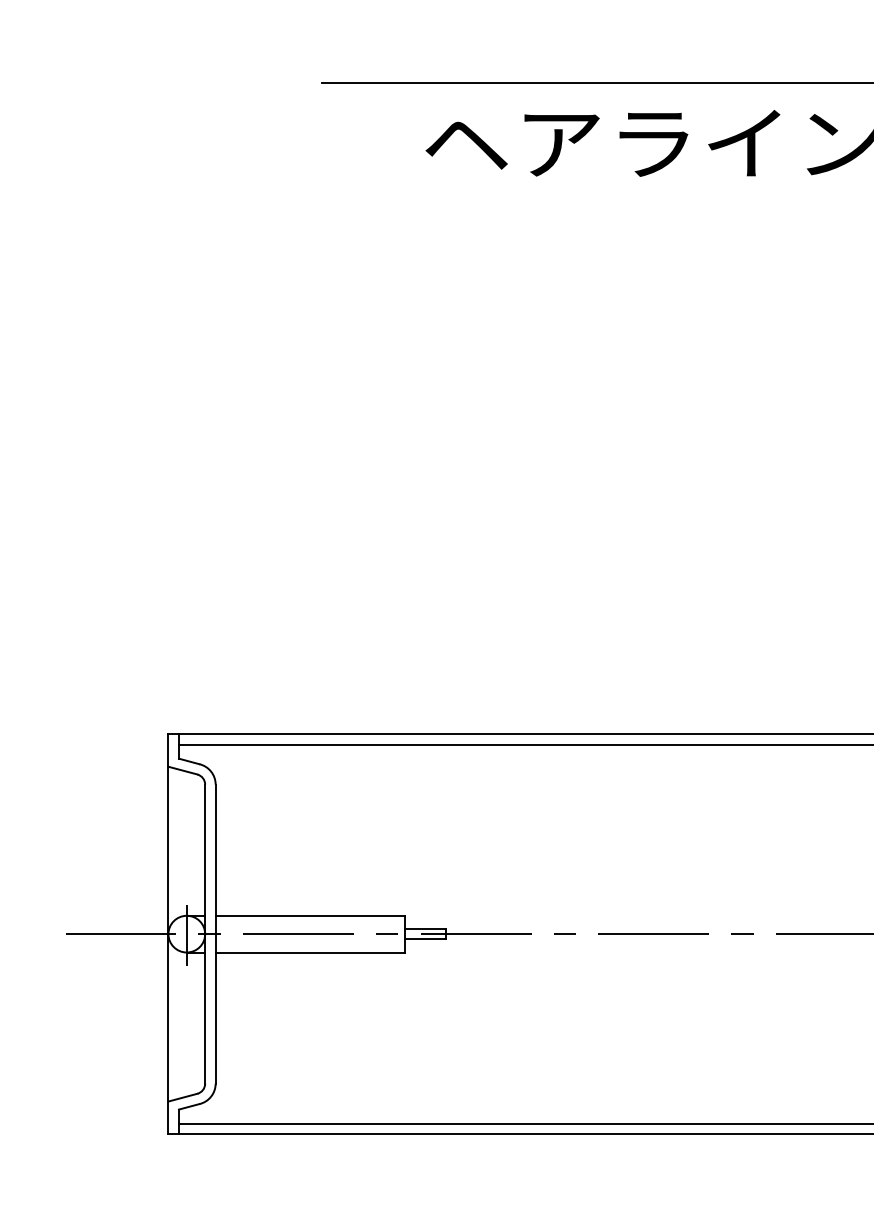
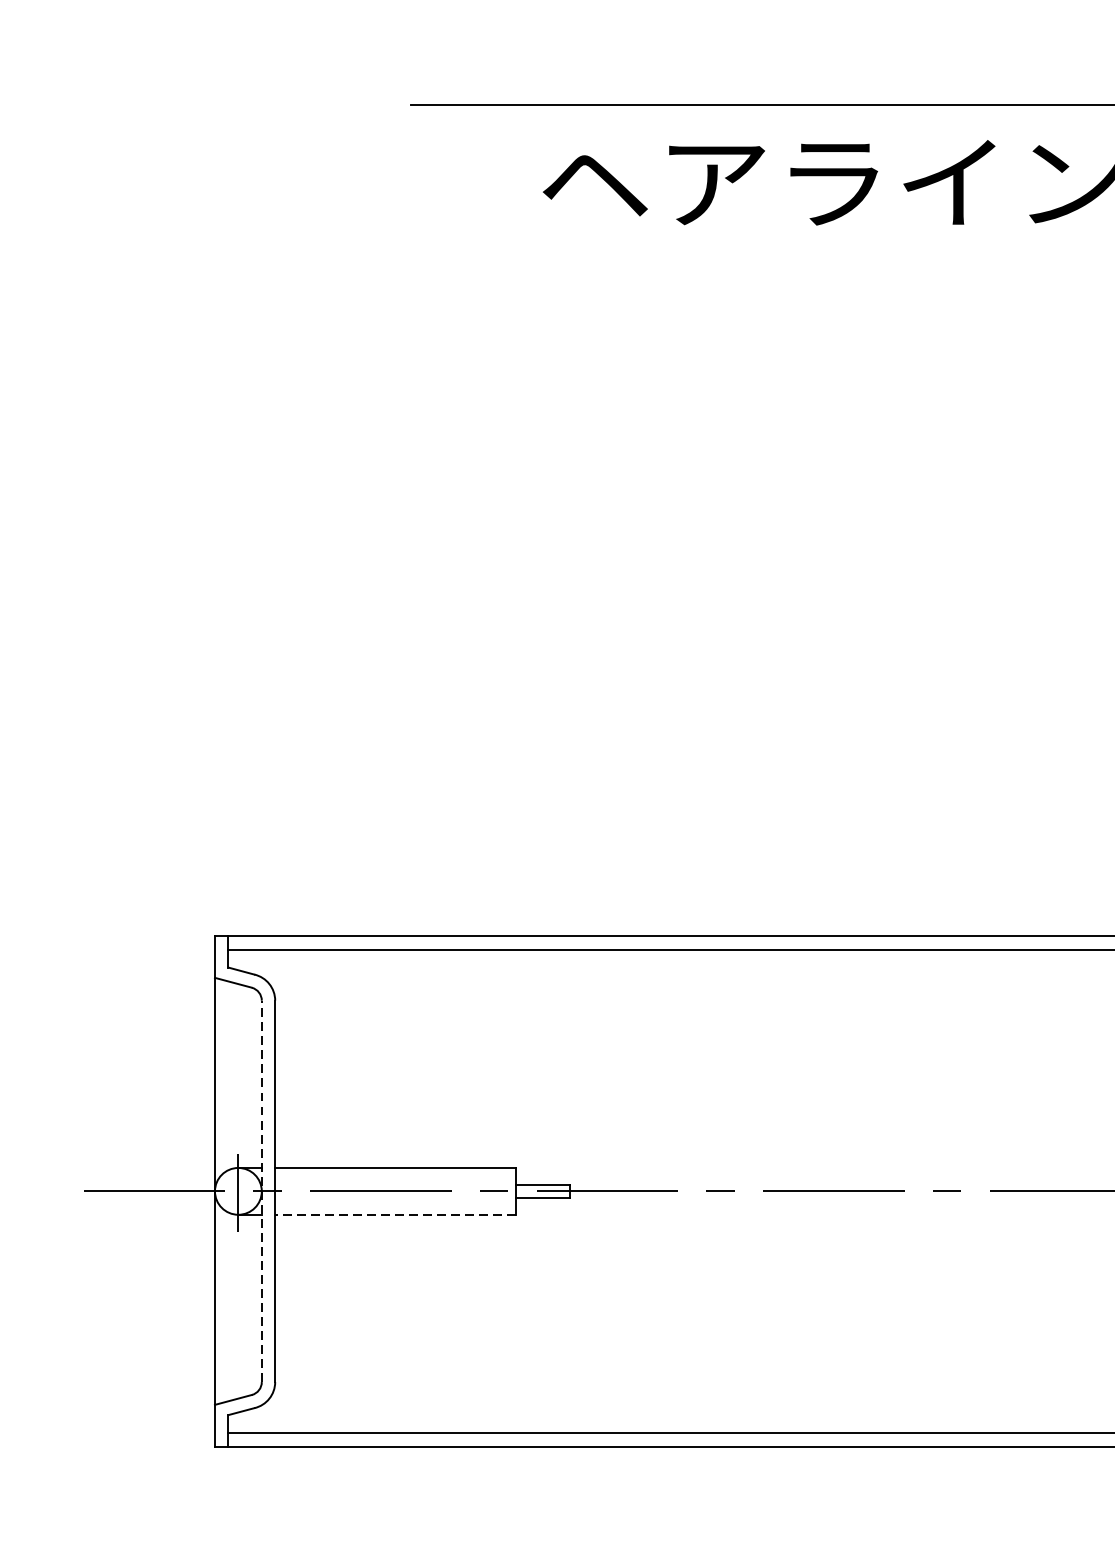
line: (205, 934) -> (262, 1191), solid -> dashed
line: (309, 952) -> (394, 1214), solid -> dashed

